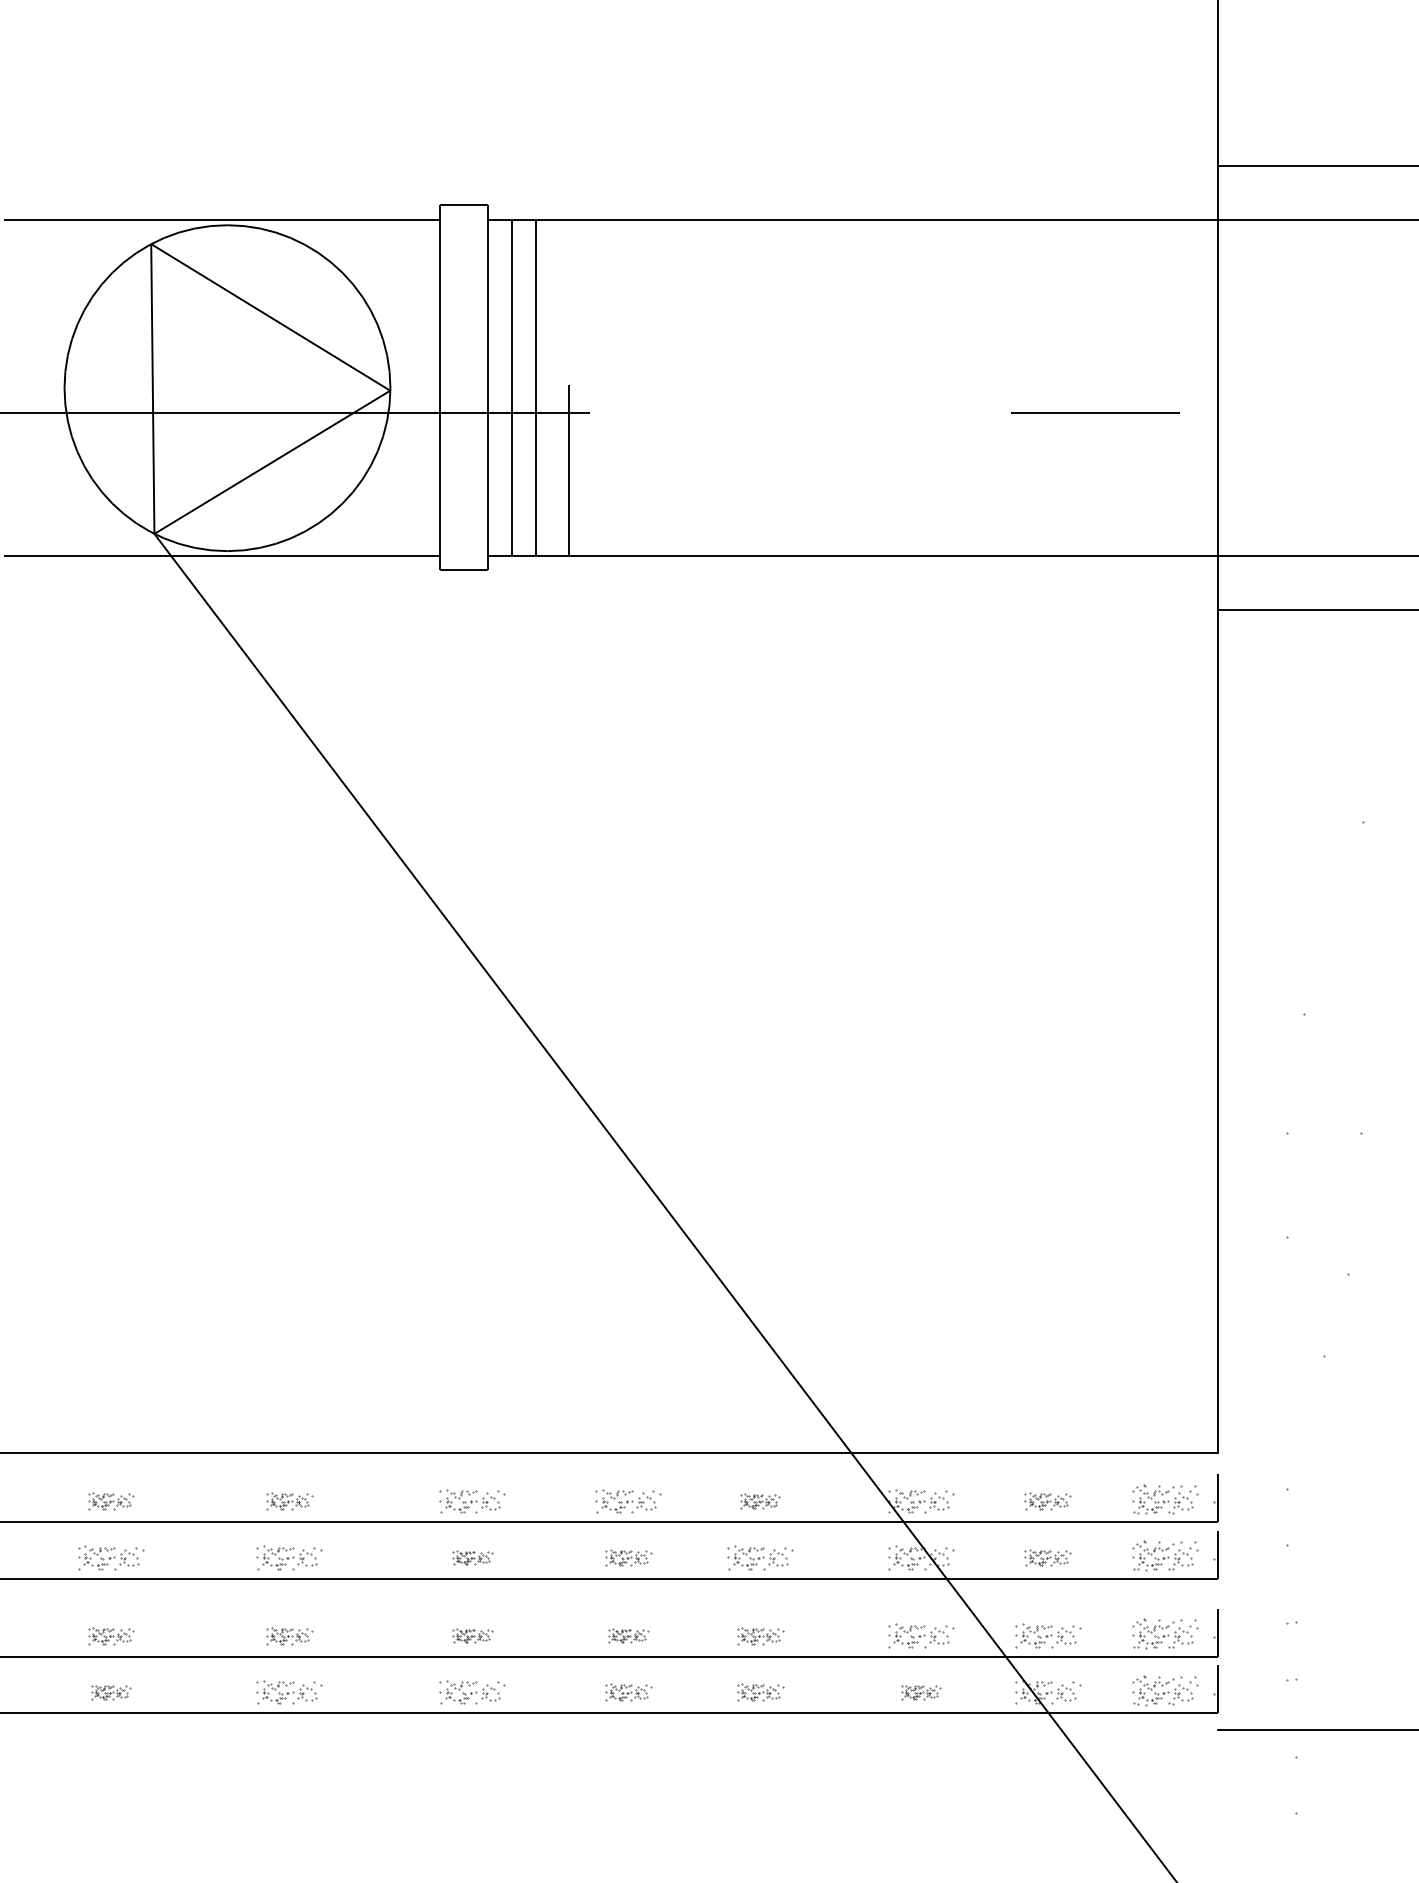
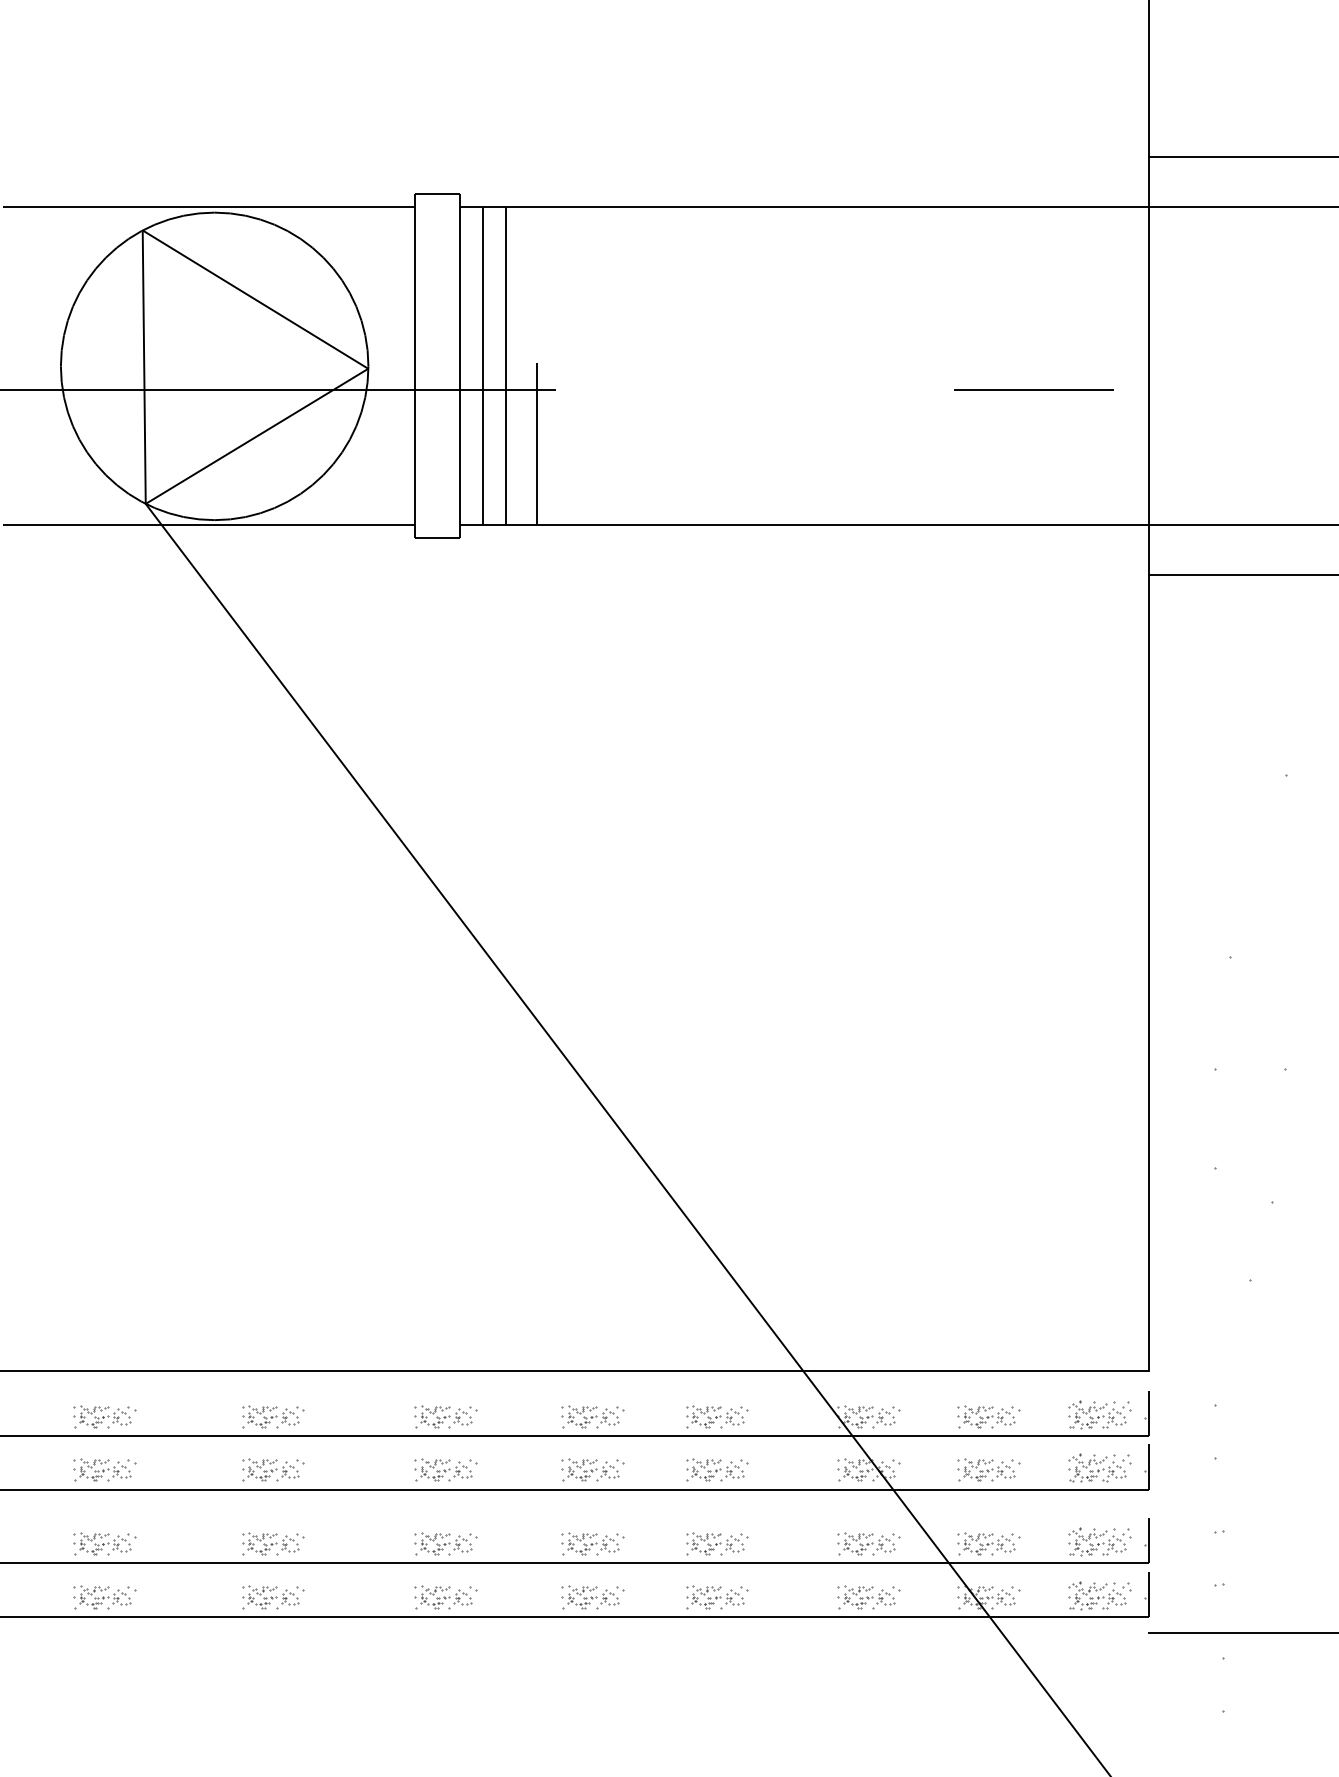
part: (111, 1501) -> (105, 1416), size x1.43
part: (289, 1501) -> (273, 1416), size x1.43
part: (760, 1501) -> (717, 1416), size x1.67
part: (1048, 1501) -> (989, 1416), size x1.43
part: (472, 1557) -> (445, 1469), size x1.67
part: (628, 1557) -> (593, 1469), size x1.43
part: (1048, 1557) -> (989, 1469), size x1.43
part: (111, 1635) -> (105, 1543), size x1.43
part: (289, 1635) -> (273, 1543), size x1.43
part: (472, 1635) -> (445, 1543), size x1.67
part: (628, 1635) -> (593, 1543), size x1.67
part: (760, 1635) -> (717, 1543), size x1.43
part: (111, 1692) -> (105, 1597), size x1.67
part: (628, 1692) -> (593, 1597), size x1.43
part: (760, 1692) -> (717, 1597), size x1.43
part: (921, 1692) -> (869, 1597), size x1.67

